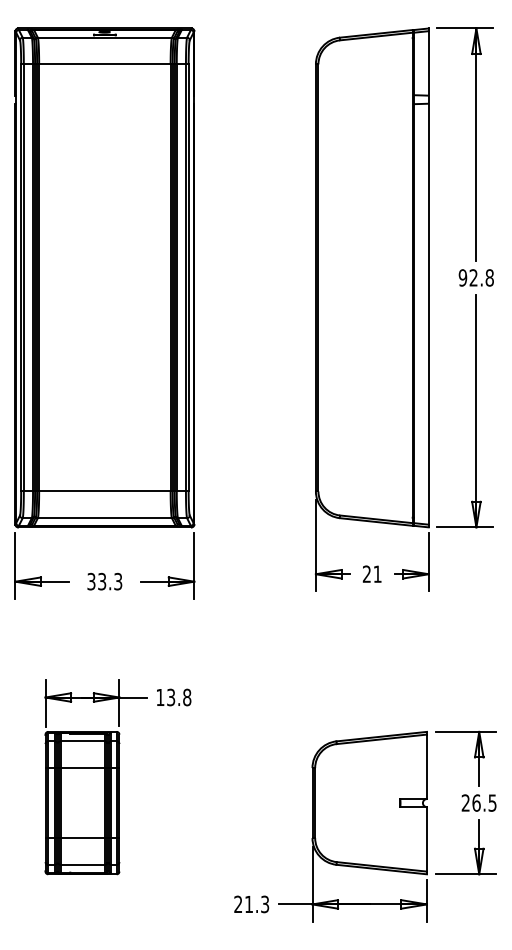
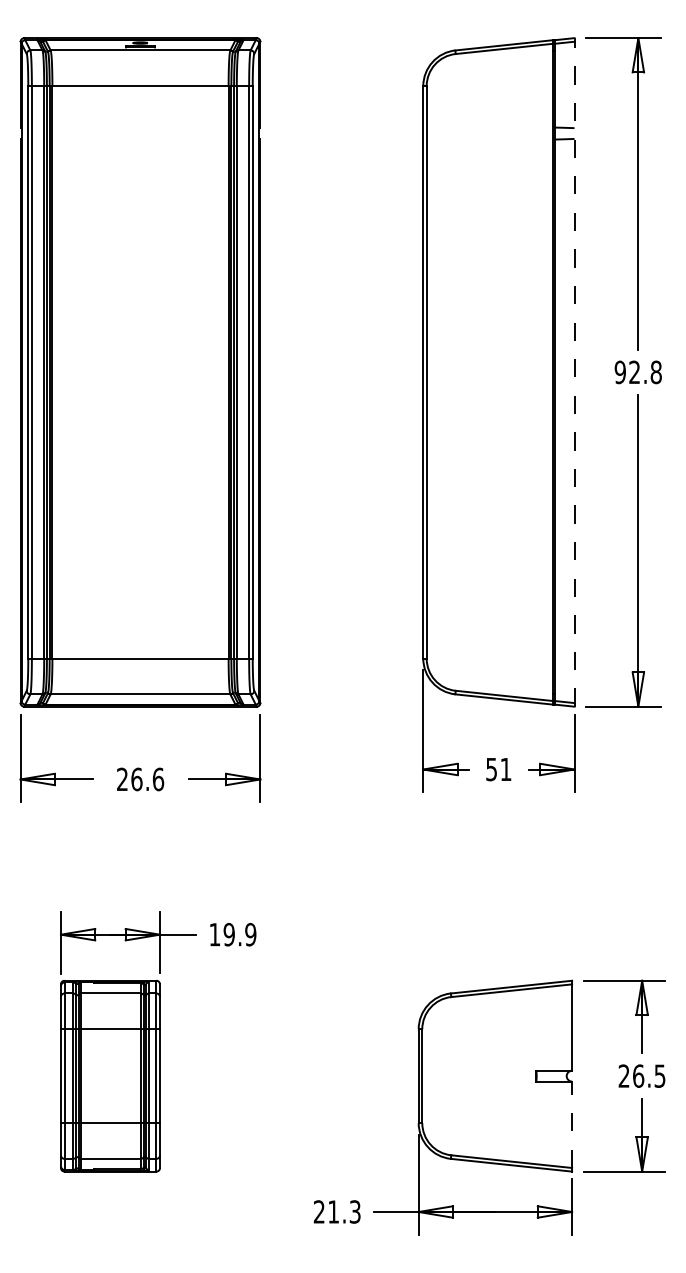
line: (428, 277) -> (574, 371), solid -> dashed
text: (366, 573) -> (491, 768), 21 -> 51
text: (104, 581) -> (139, 779), 33.3 -> 26.6
text: (179, 697) -> (240, 934), 13.8 -> 19.9
line: (426, 838) -> (571, 1123), solid -> dashed

